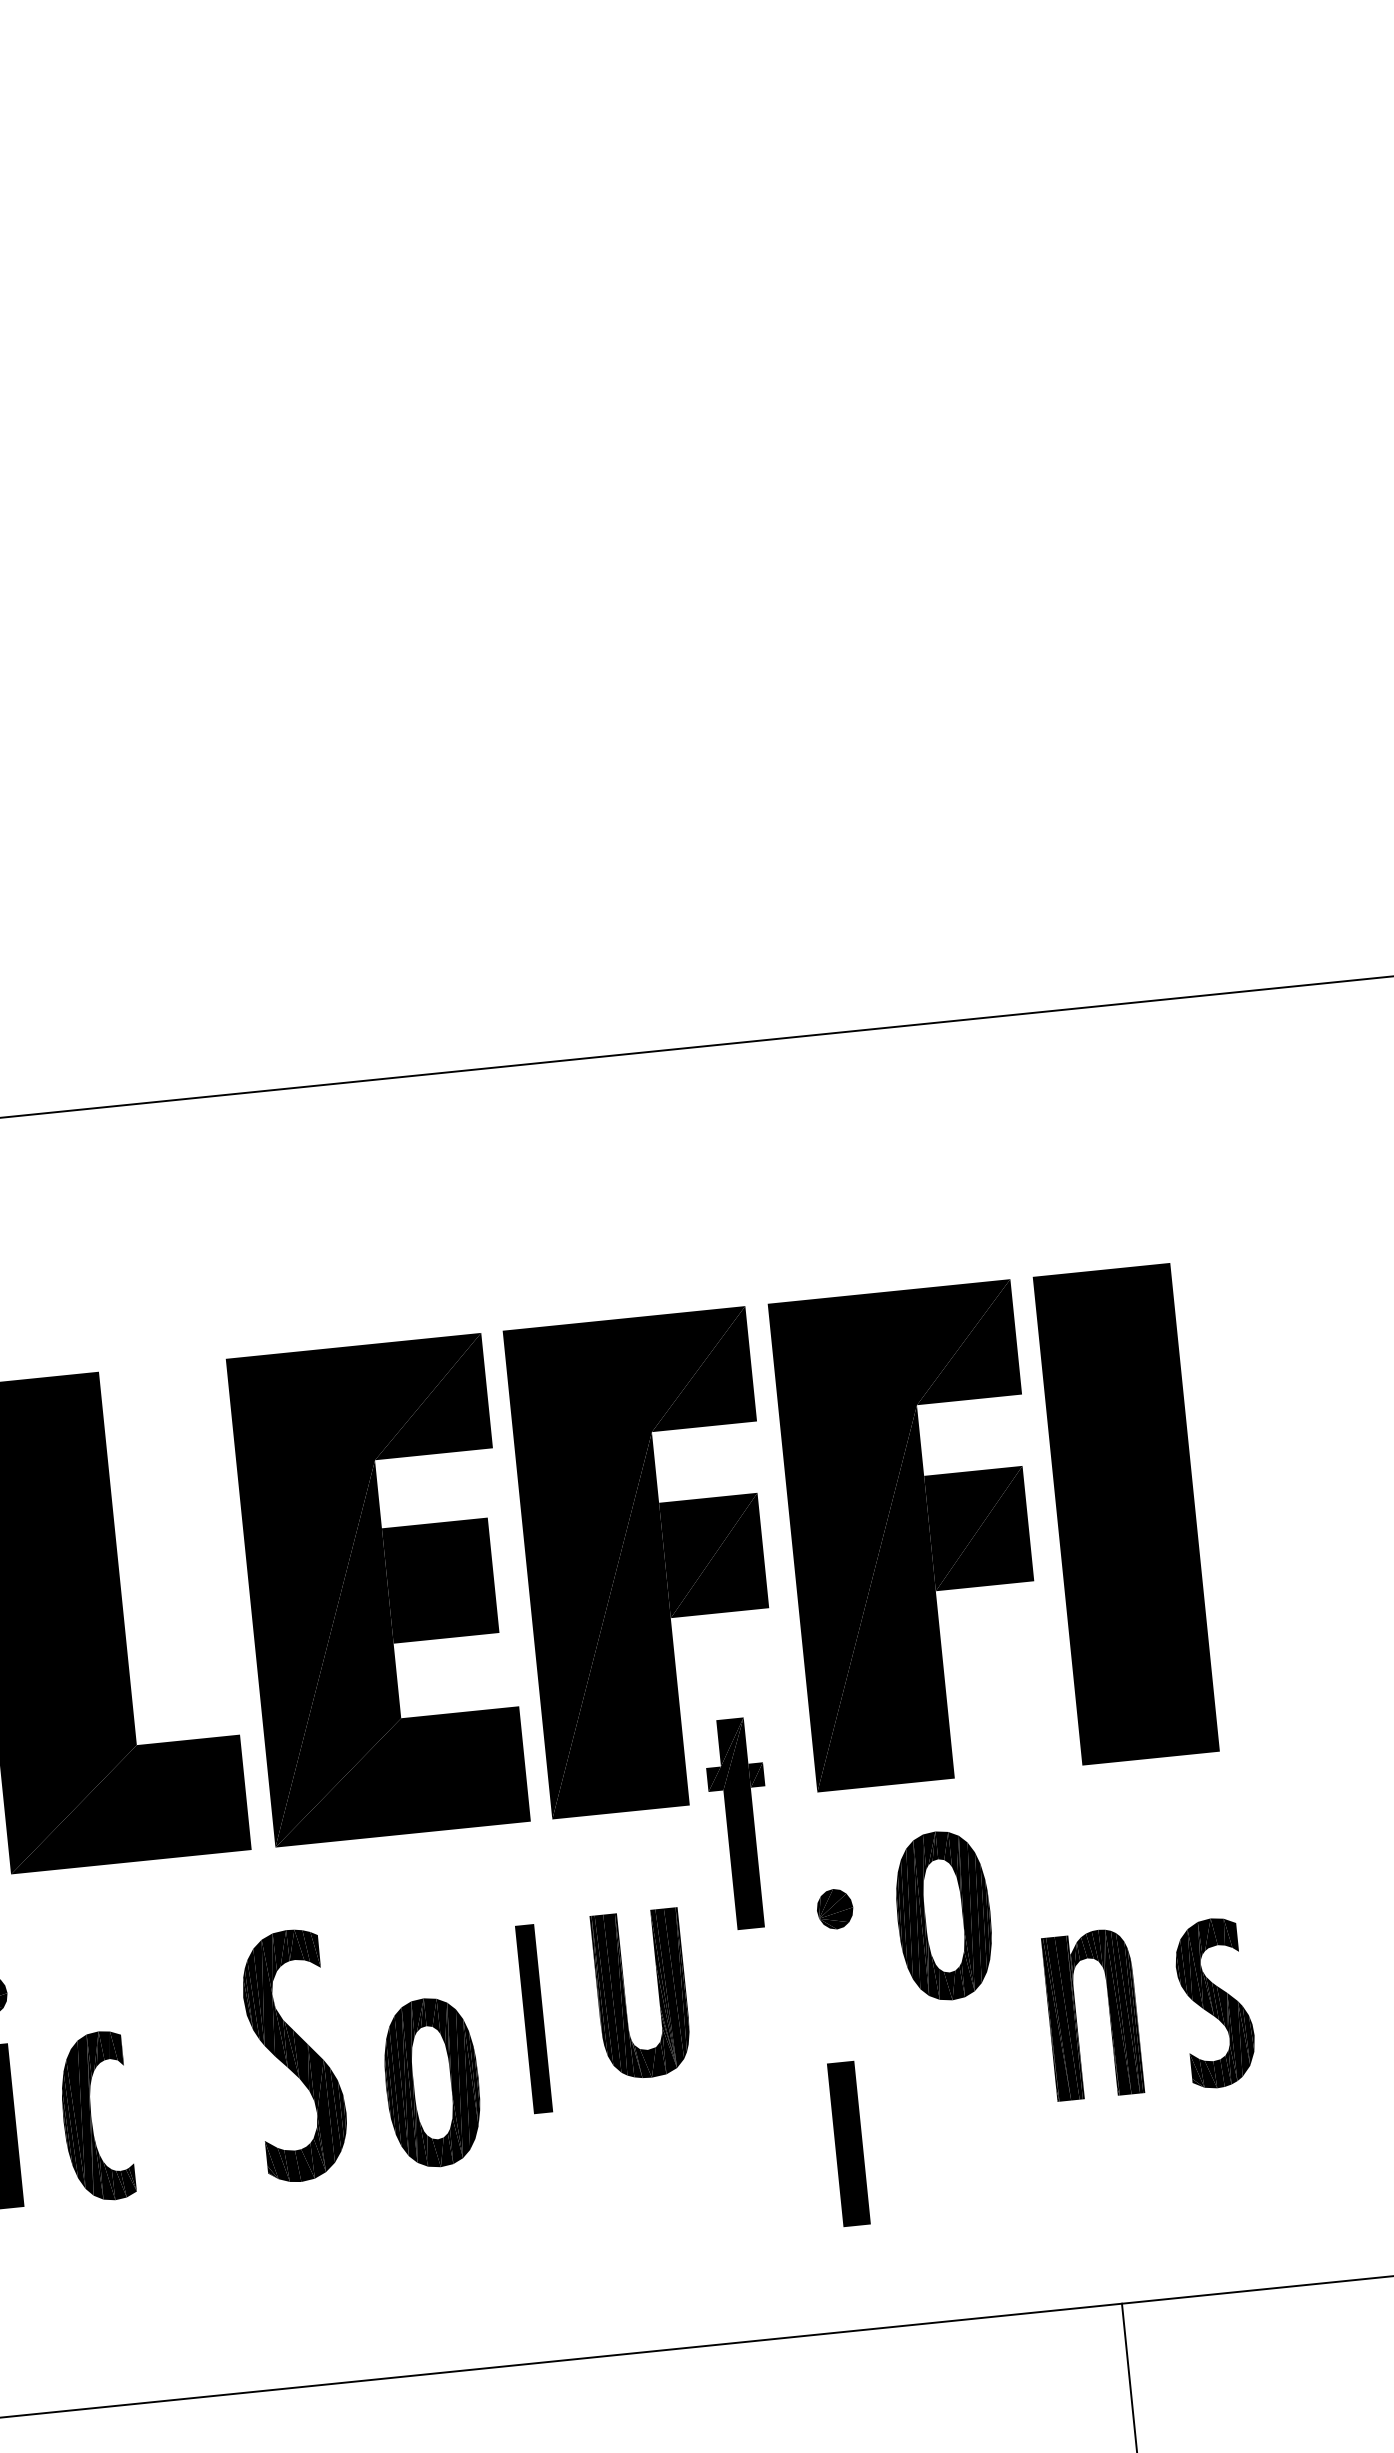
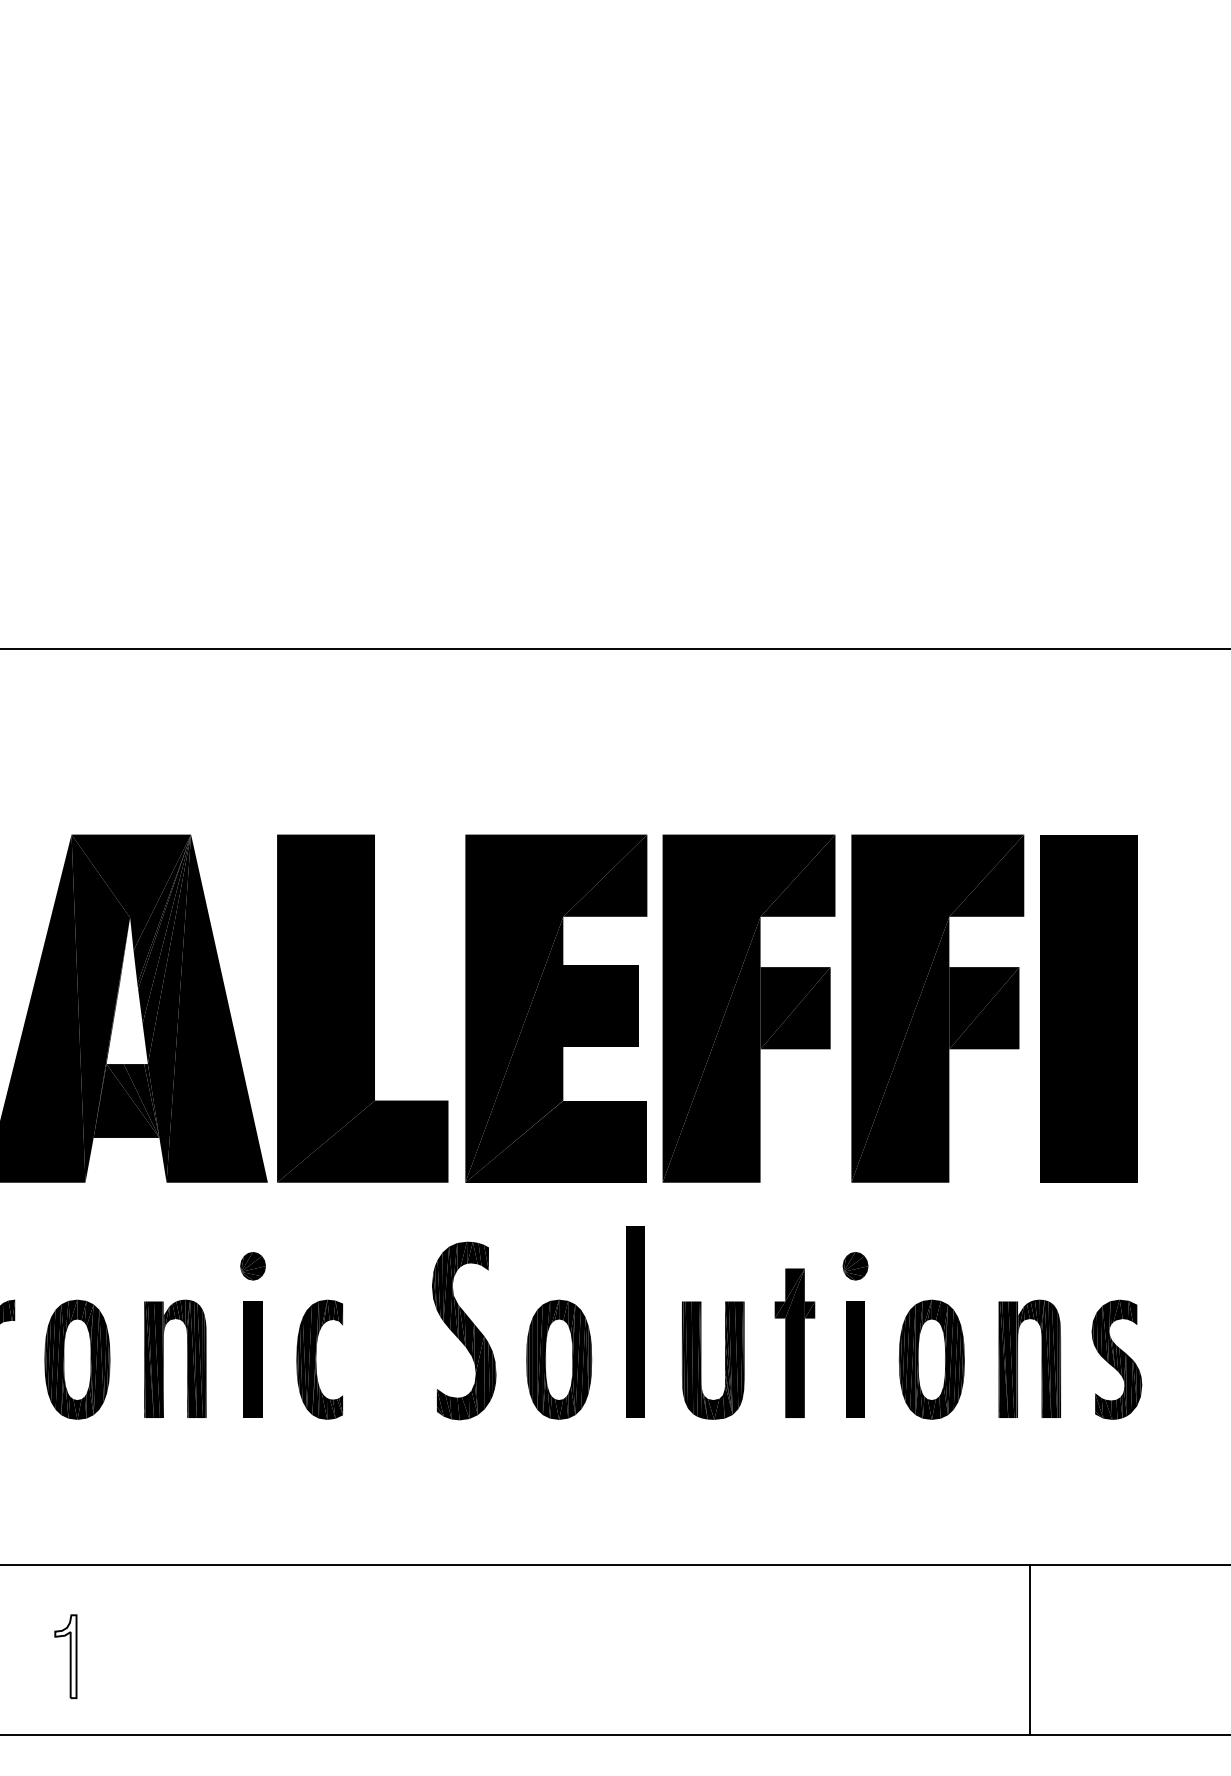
part: (739, 1822) -> (794, 1342), moved
part: (943, 1915) -> (931, 1359), moved
part: (625, 1996) -> (701, 1360), moved
part: (534, 2018) -> (635, 1321), size x1.43
part: (848, 2143) -> (855, 1359), moved

